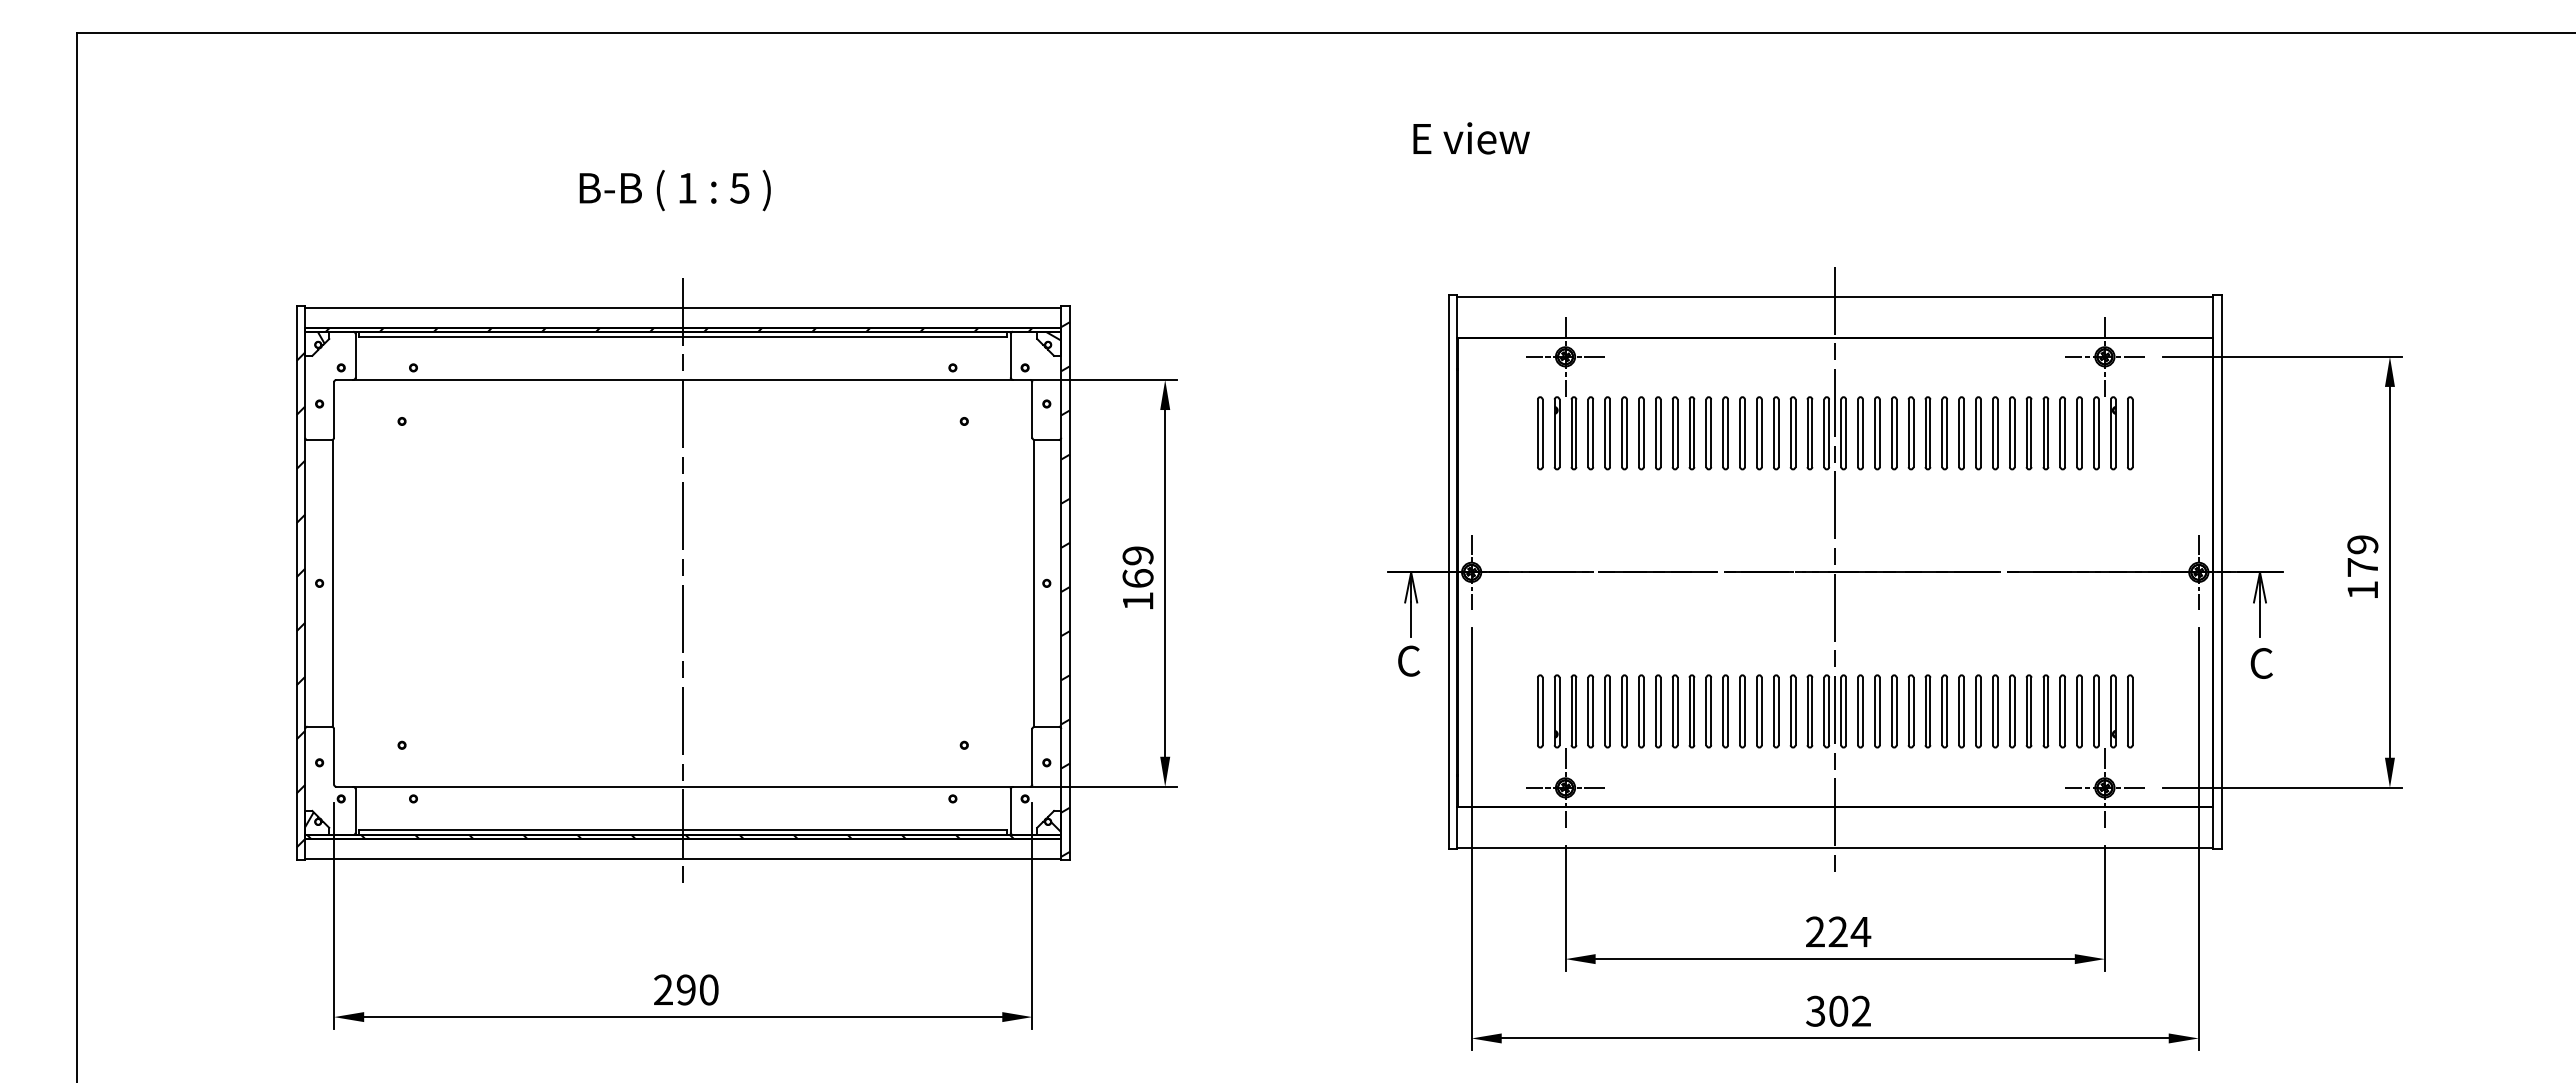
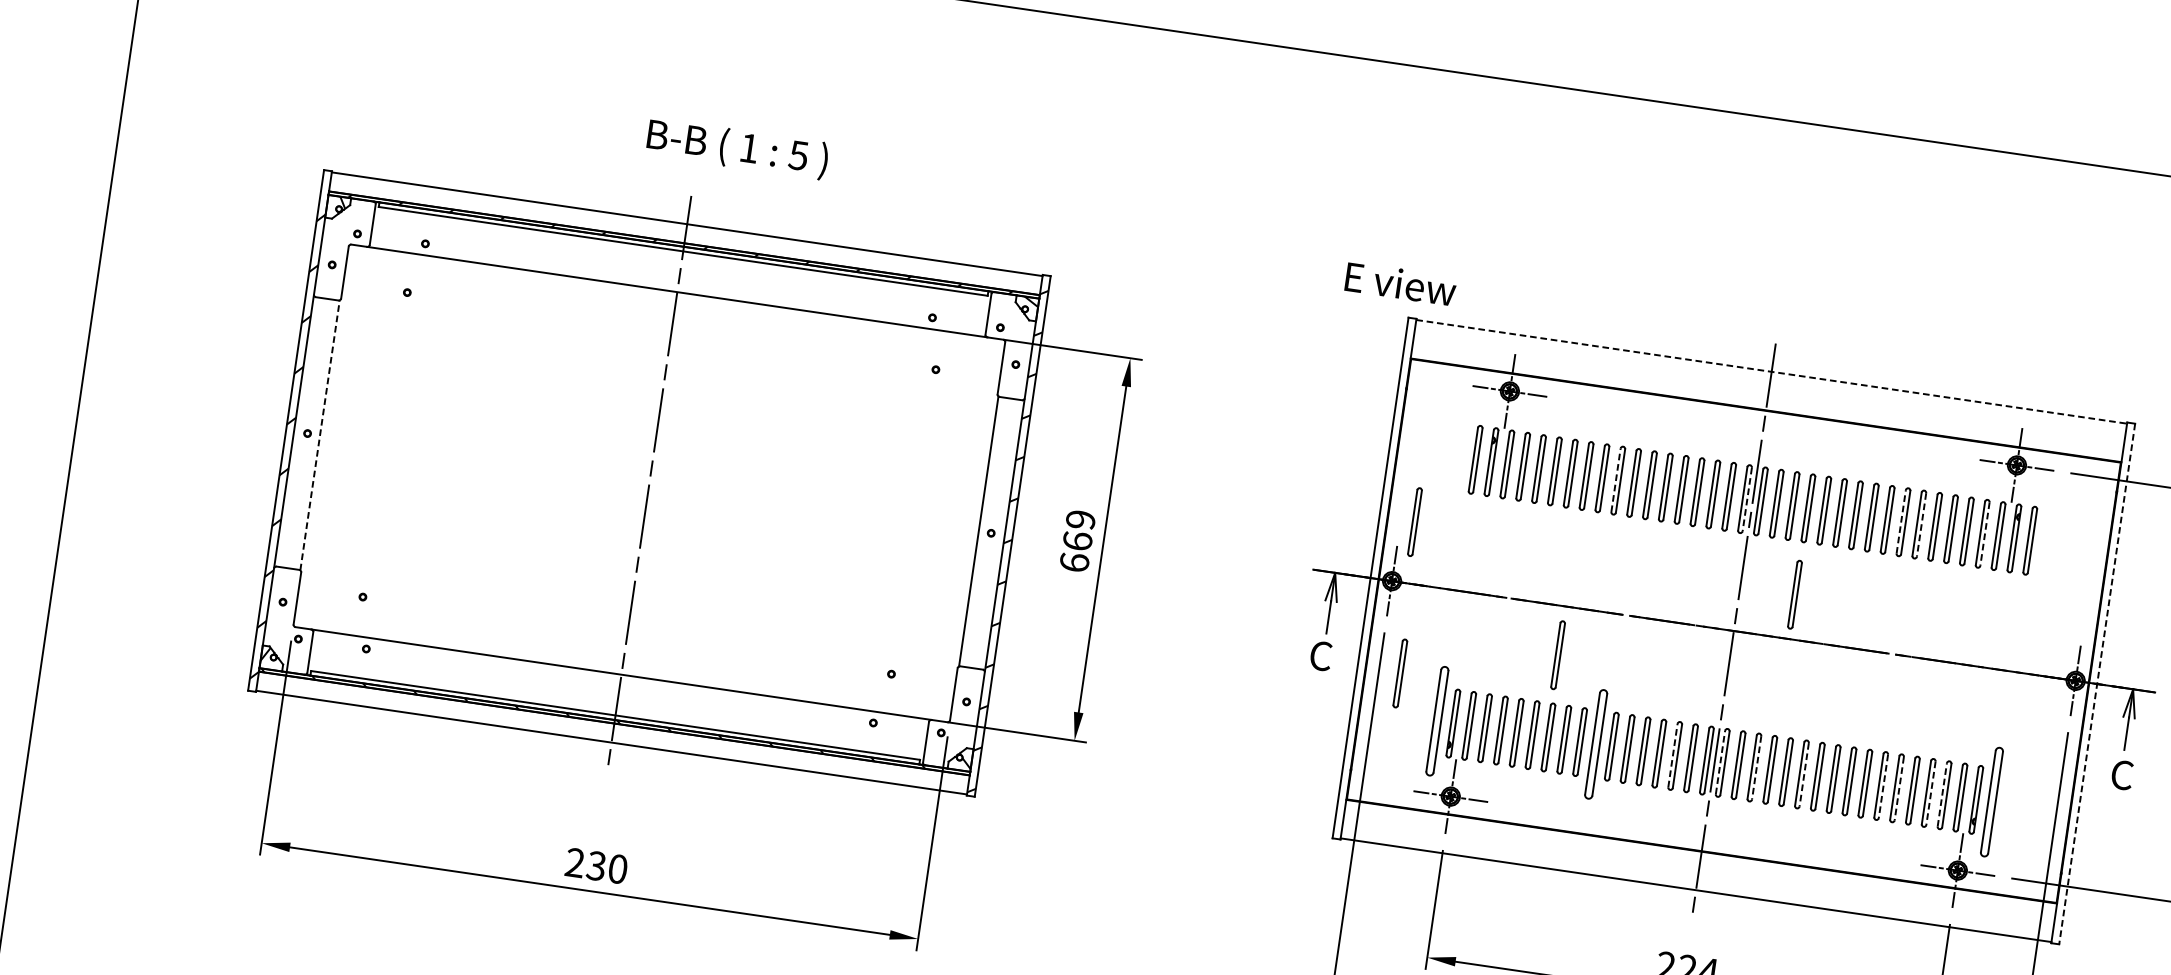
text: (1471, 138) -> (1400, 283), moved
text: (674, 190) -> (736, 148), moved
line: (1835, 296) -> (1771, 371), solid -> dashed
line: (1689, 433) -> (1615, 480), solid -> dashed
line: (1829, 433) -> (1747, 499), solid -> dashed
line: (1992, 433) -> (1900, 522), solid -> dashed
line: (2014, 433) -> (1921, 525), solid -> dashed
line: (2082, 433) -> (1985, 534), solid -> dashed
part: (1486, 507) -> (1414, 522), added
part: (1893, 525) -> (1795, 594), added
line: (2221, 572) -> (2096, 684), solid -> dashed
line: (332, 583) -> (319, 435), solid -> dashed
text: (1137, 600) -> (1074, 561), 169 -> 669
part: (1655, 624) -> (1557, 655), added
part: (1494, 667) -> (1400, 673), added
part: (1540, 711) -> (1437, 721), size x1.6
part: (1708, 711) -> (1595, 744), size x1.6
line: (1790, 711) -> (1672, 755), solid -> dashed
line: (1841, 711) -> (1720, 762), solid -> dashed
line: (1879, 711) -> (1756, 767), solid -> dashed
line: (1930, 711) -> (1804, 774), solid -> dashed
line: (2014, 711) -> (1883, 786), solid -> dashed
line: (2031, 711) -> (1899, 788), solid -> dashed
line: (2065, 711) -> (1931, 793), solid -> dashed
line: (2077, 711) -> (1942, 795), solid -> dashed
part: (2130, 711) -> (1992, 802), size x1.6
text: (685, 989) -> (595, 865), 290 -> 230

